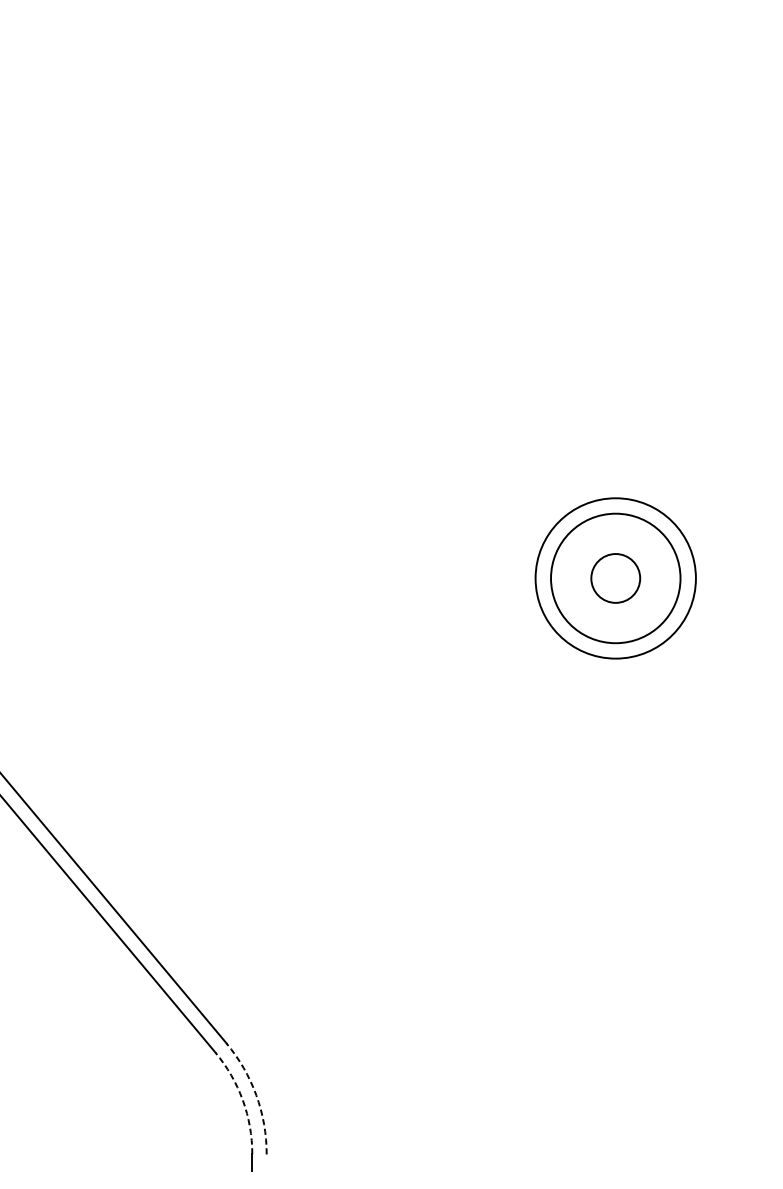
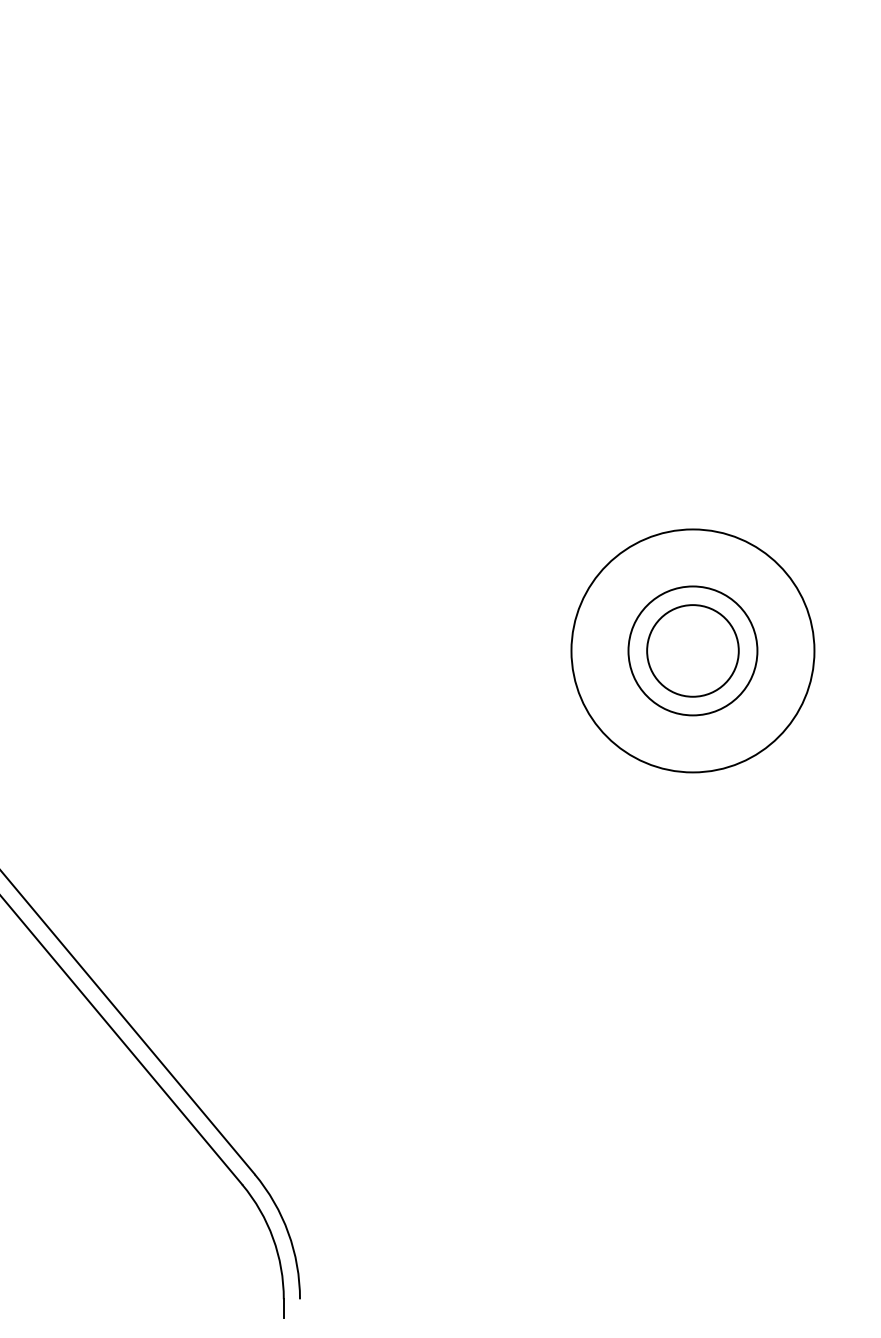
circle: (615, 578) -> (692, 650), size x0.71
circle: (615, 578) -> (692, 650), size x1.67
circle: (615, 578) -> (692, 650), size x1.67
arc: (256, 1095) -> (288, 1232), dashed -> solid
arc: (243, 1100) -> (273, 1238), dashed -> solid

